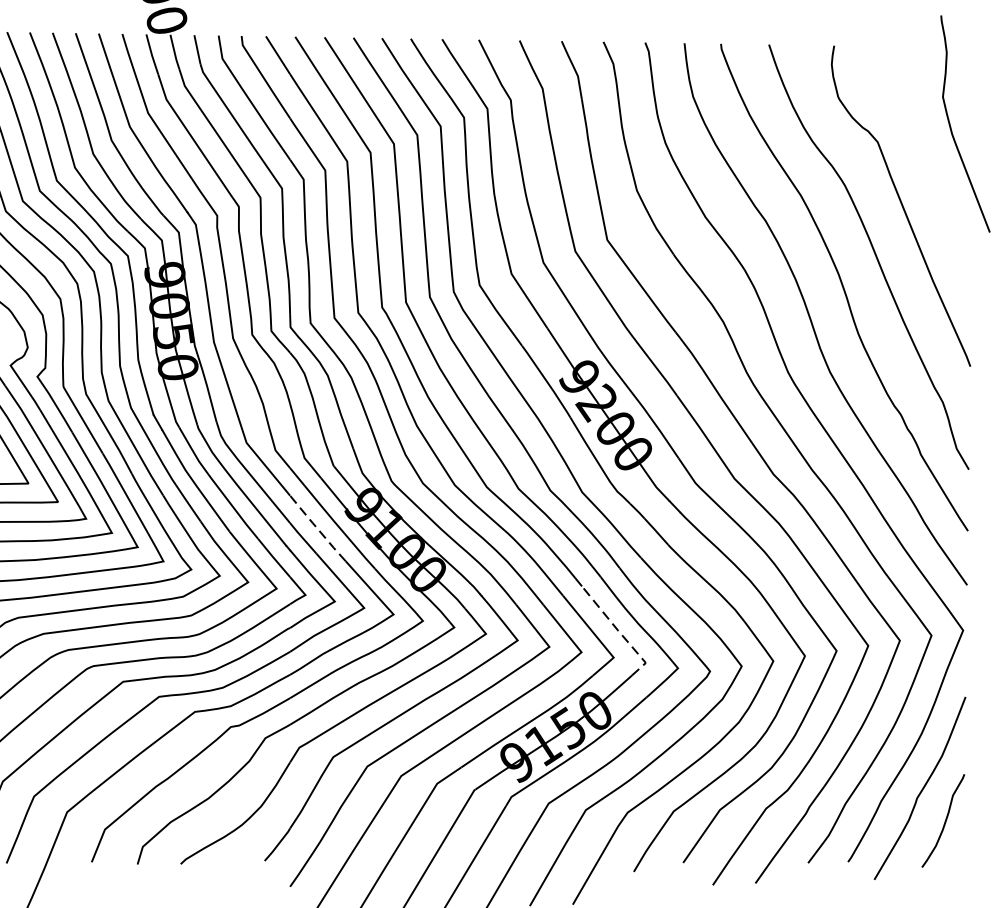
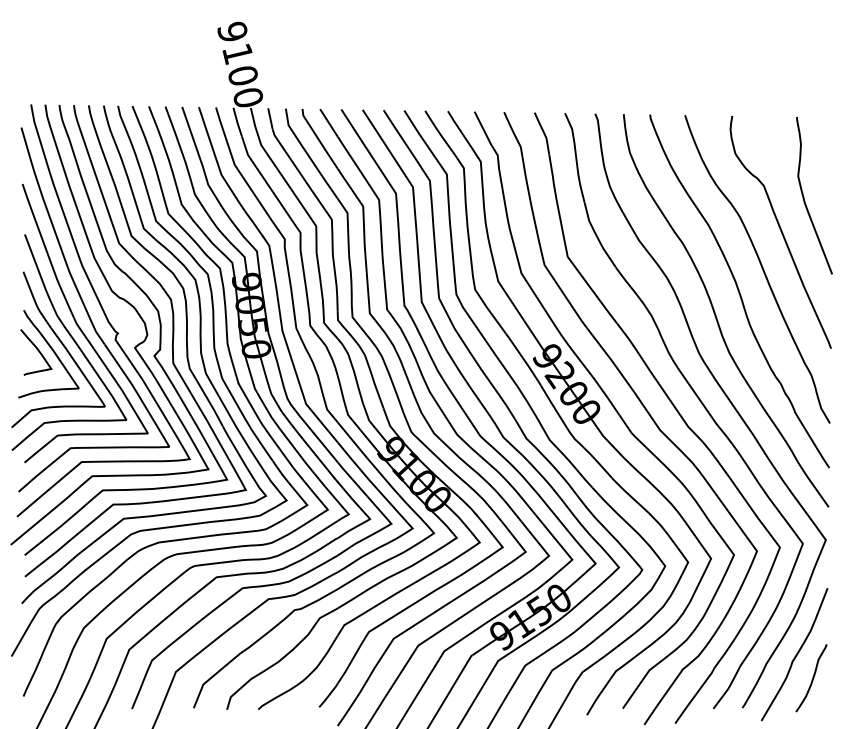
curve: (951, 125) -> (804, 196), moved
line: (317, 529) -> (357, 466), dashed -> solid
line: (619, 631) -> (576, 540), dashed -> solid

